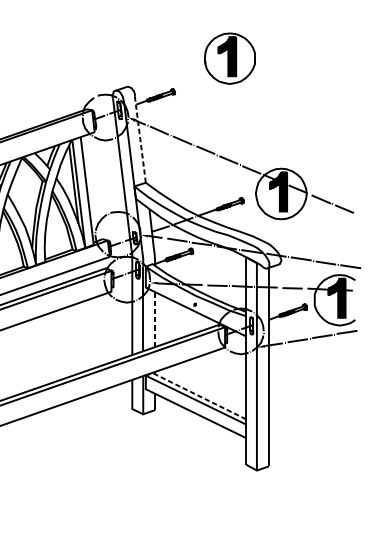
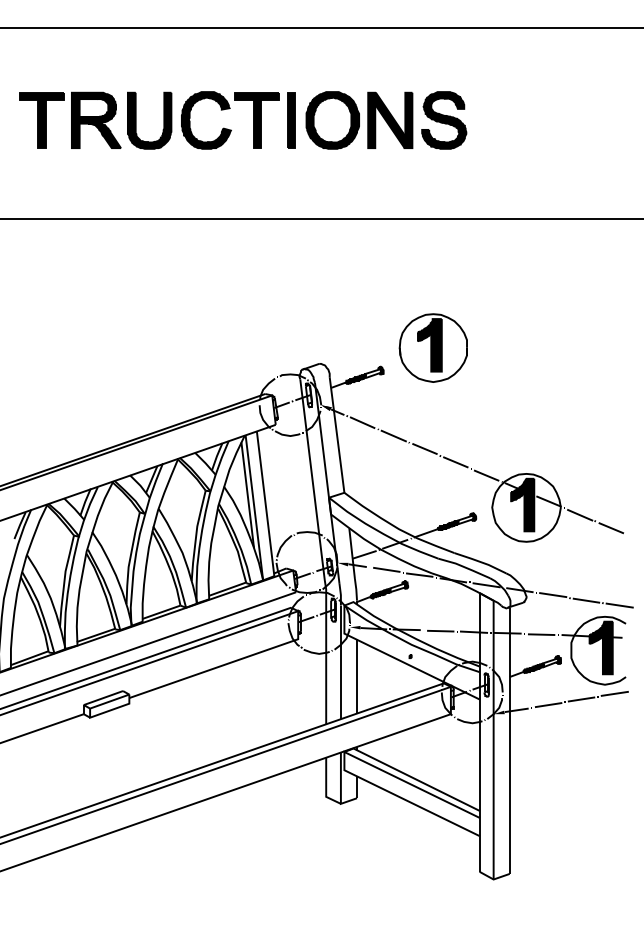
part: (229, 58) -> (432, 347), moved
line: (140, 139) -> (337, 434), dashed -> solid
line: (155, 318) -> (357, 675), dashed -> solid
line: (195, 394) -> (411, 777), dashed -> solid

